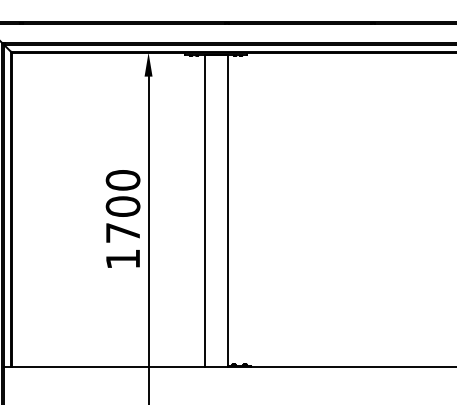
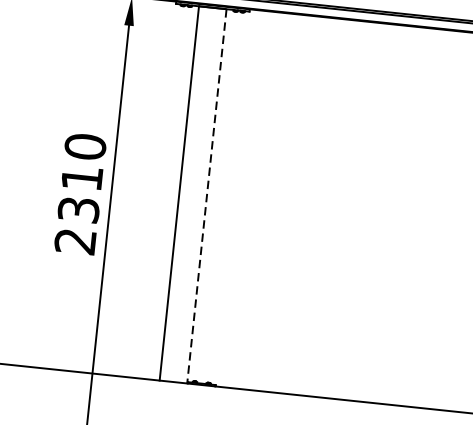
line: (227, 211) -> (206, 197), solid -> dashed
text: (122, 232) -> (78, 209), 1700 -> 2310

